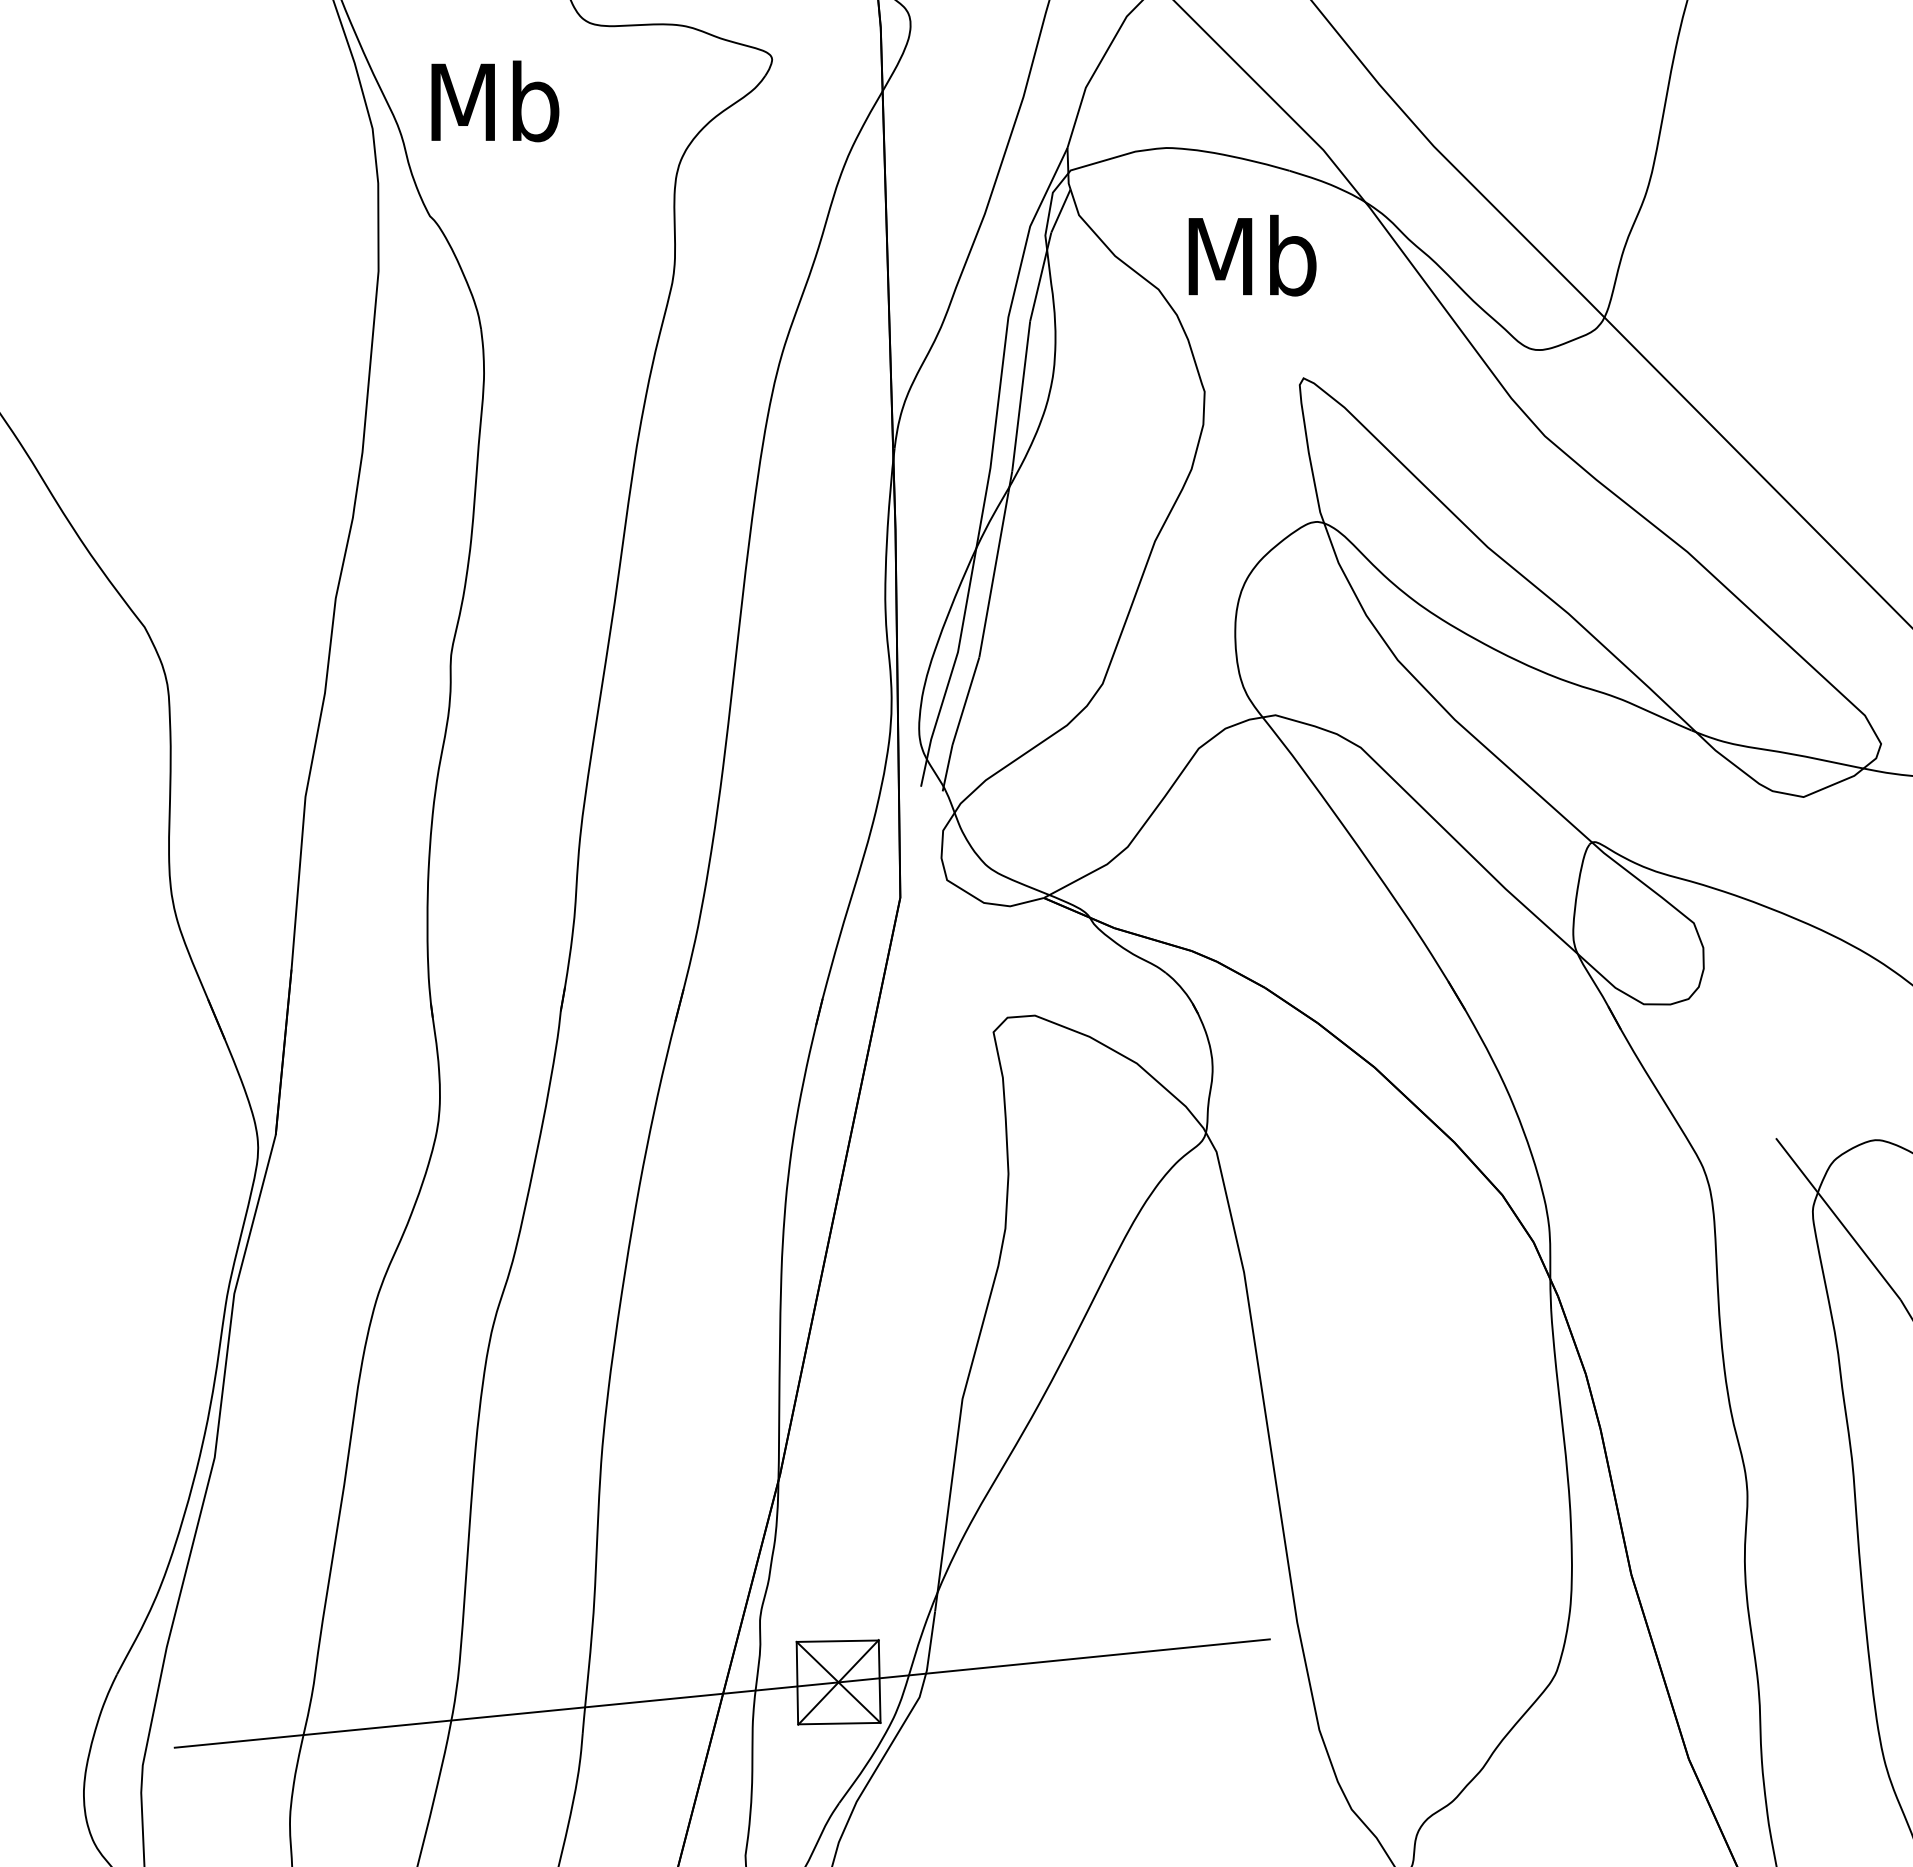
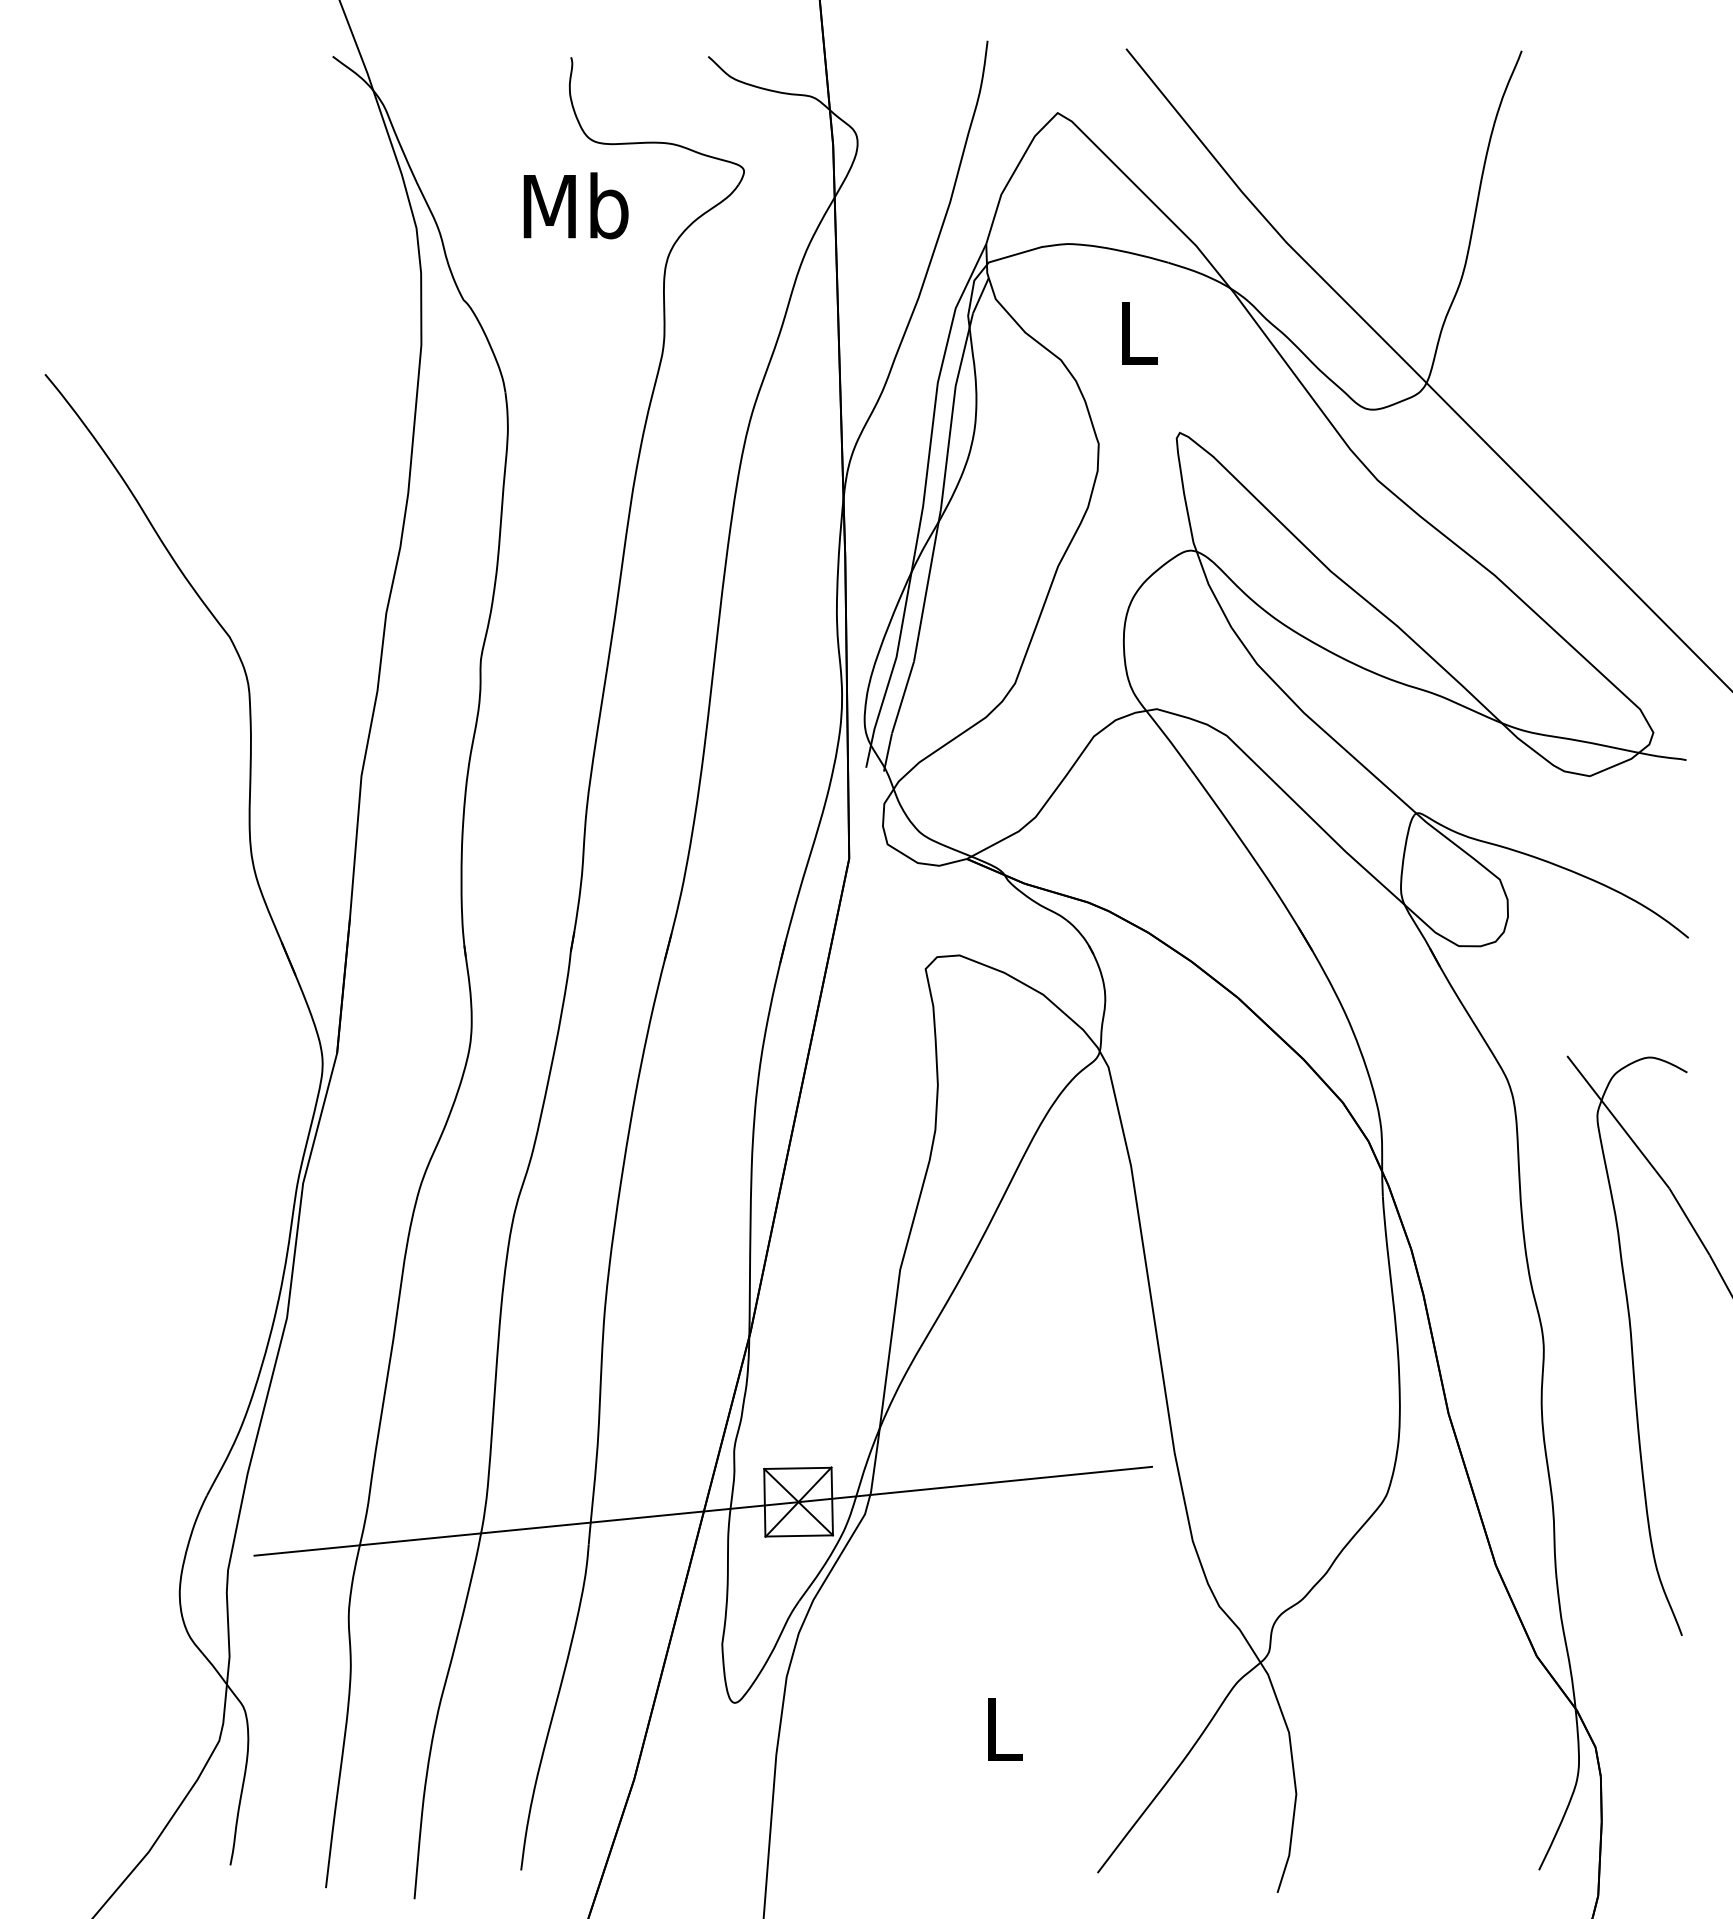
text: (494, 101) -> (575, 205), moved
text: (1251, 254) -> (1137, 331), Mb -> L

